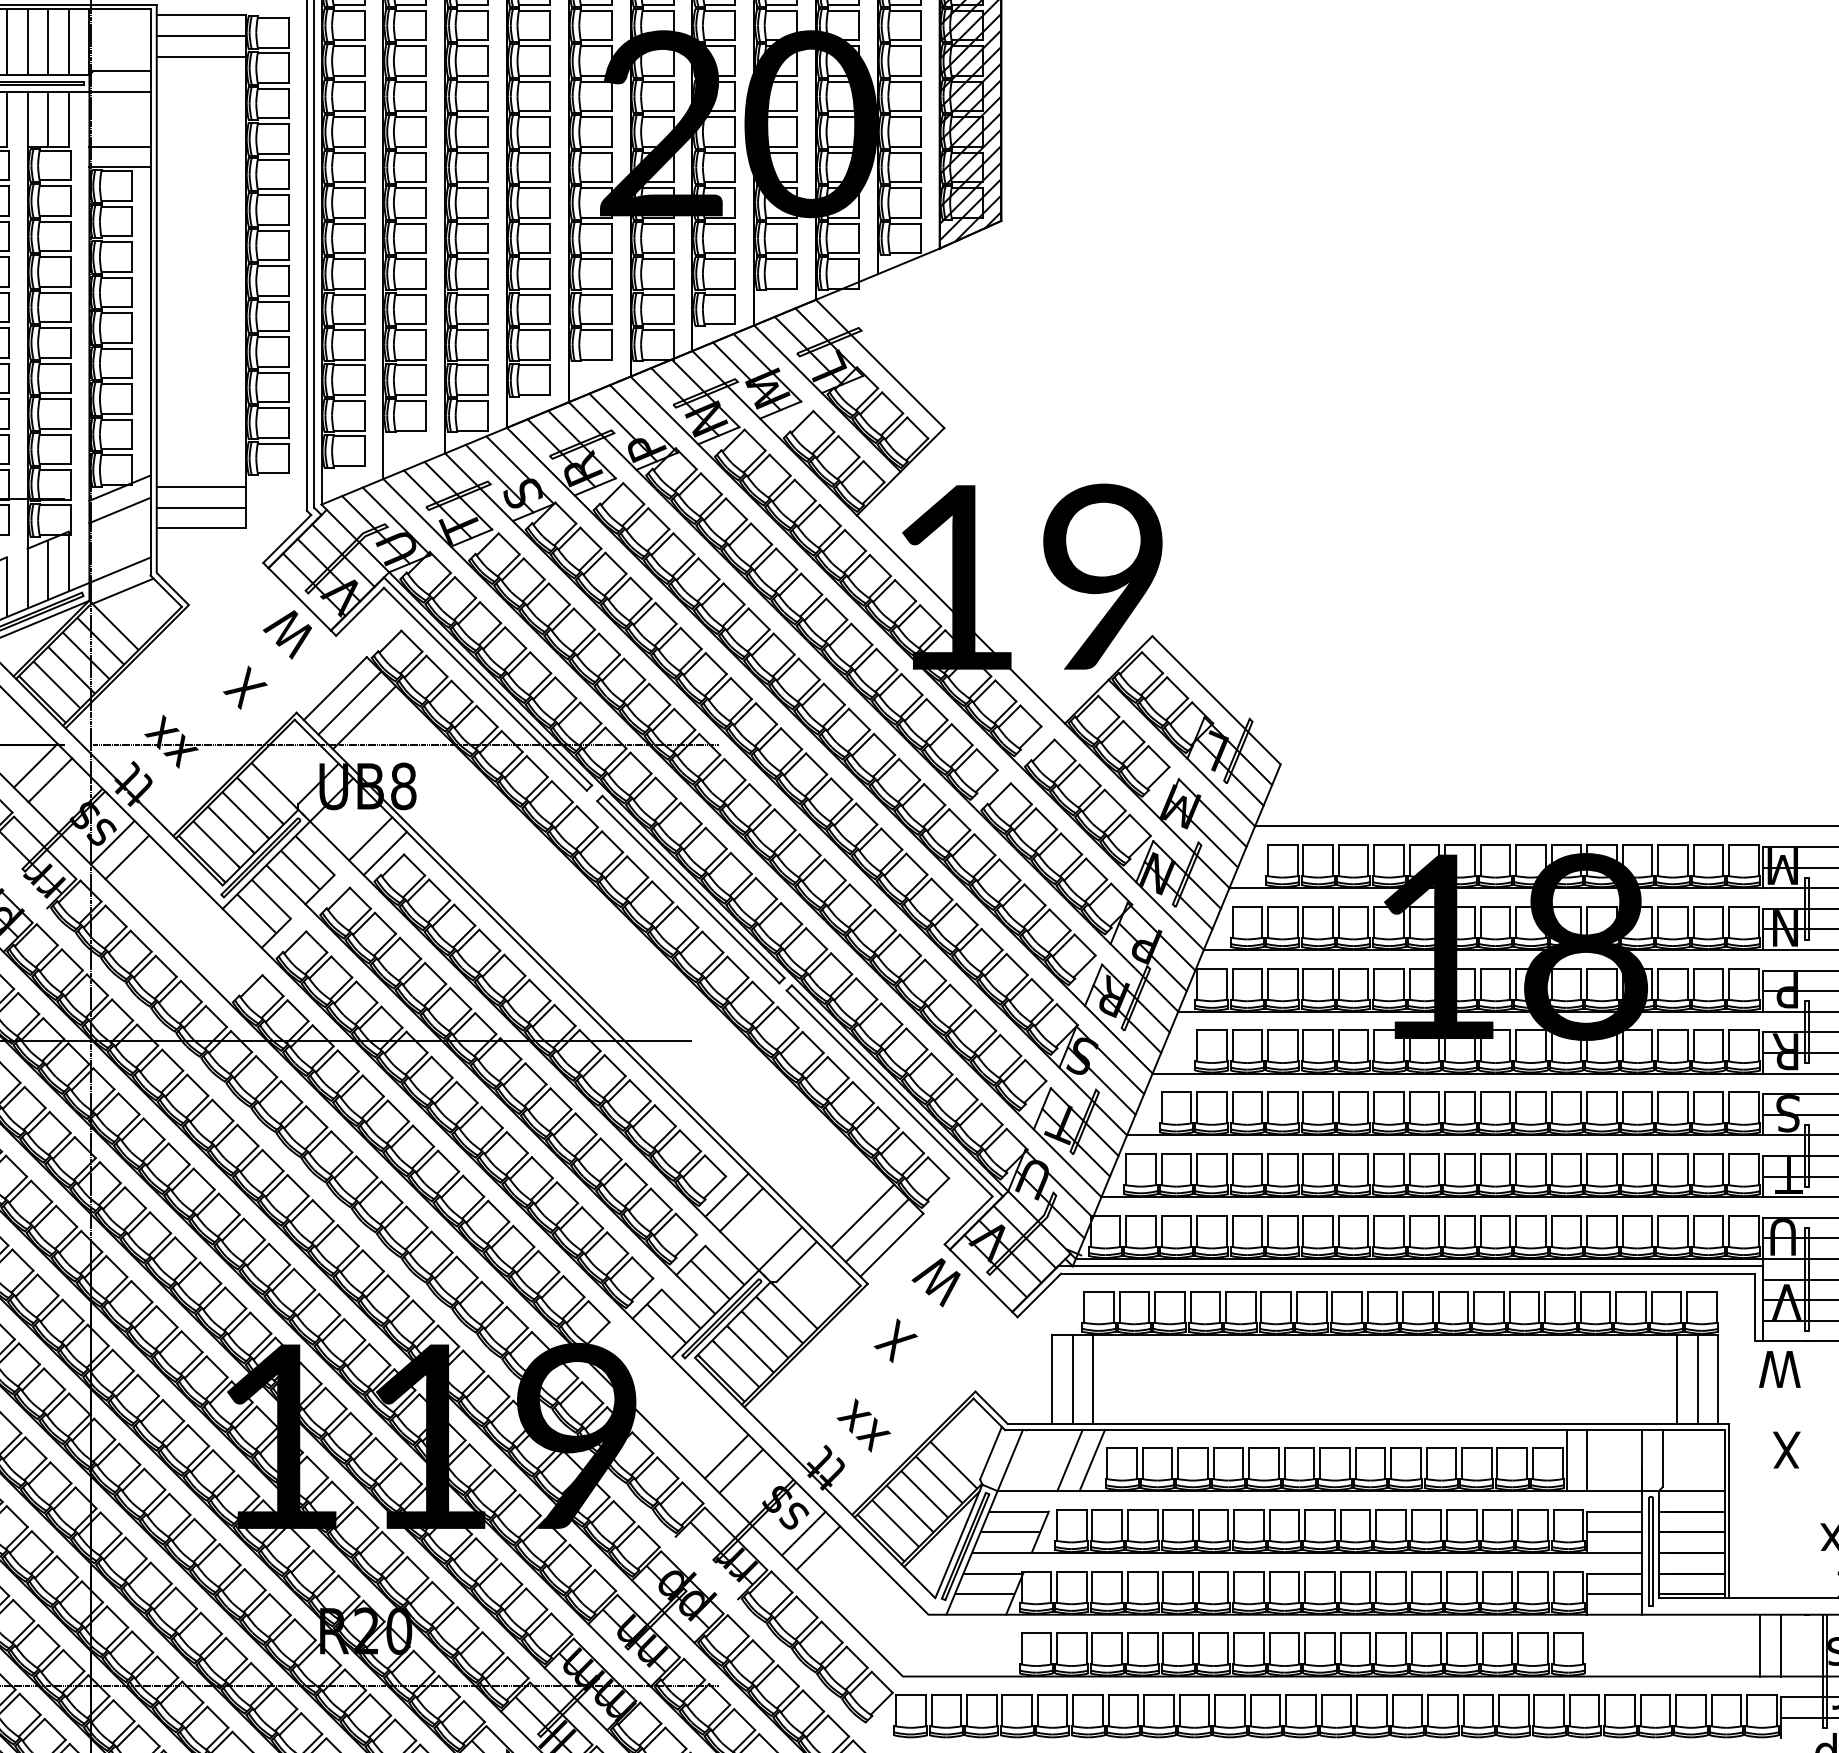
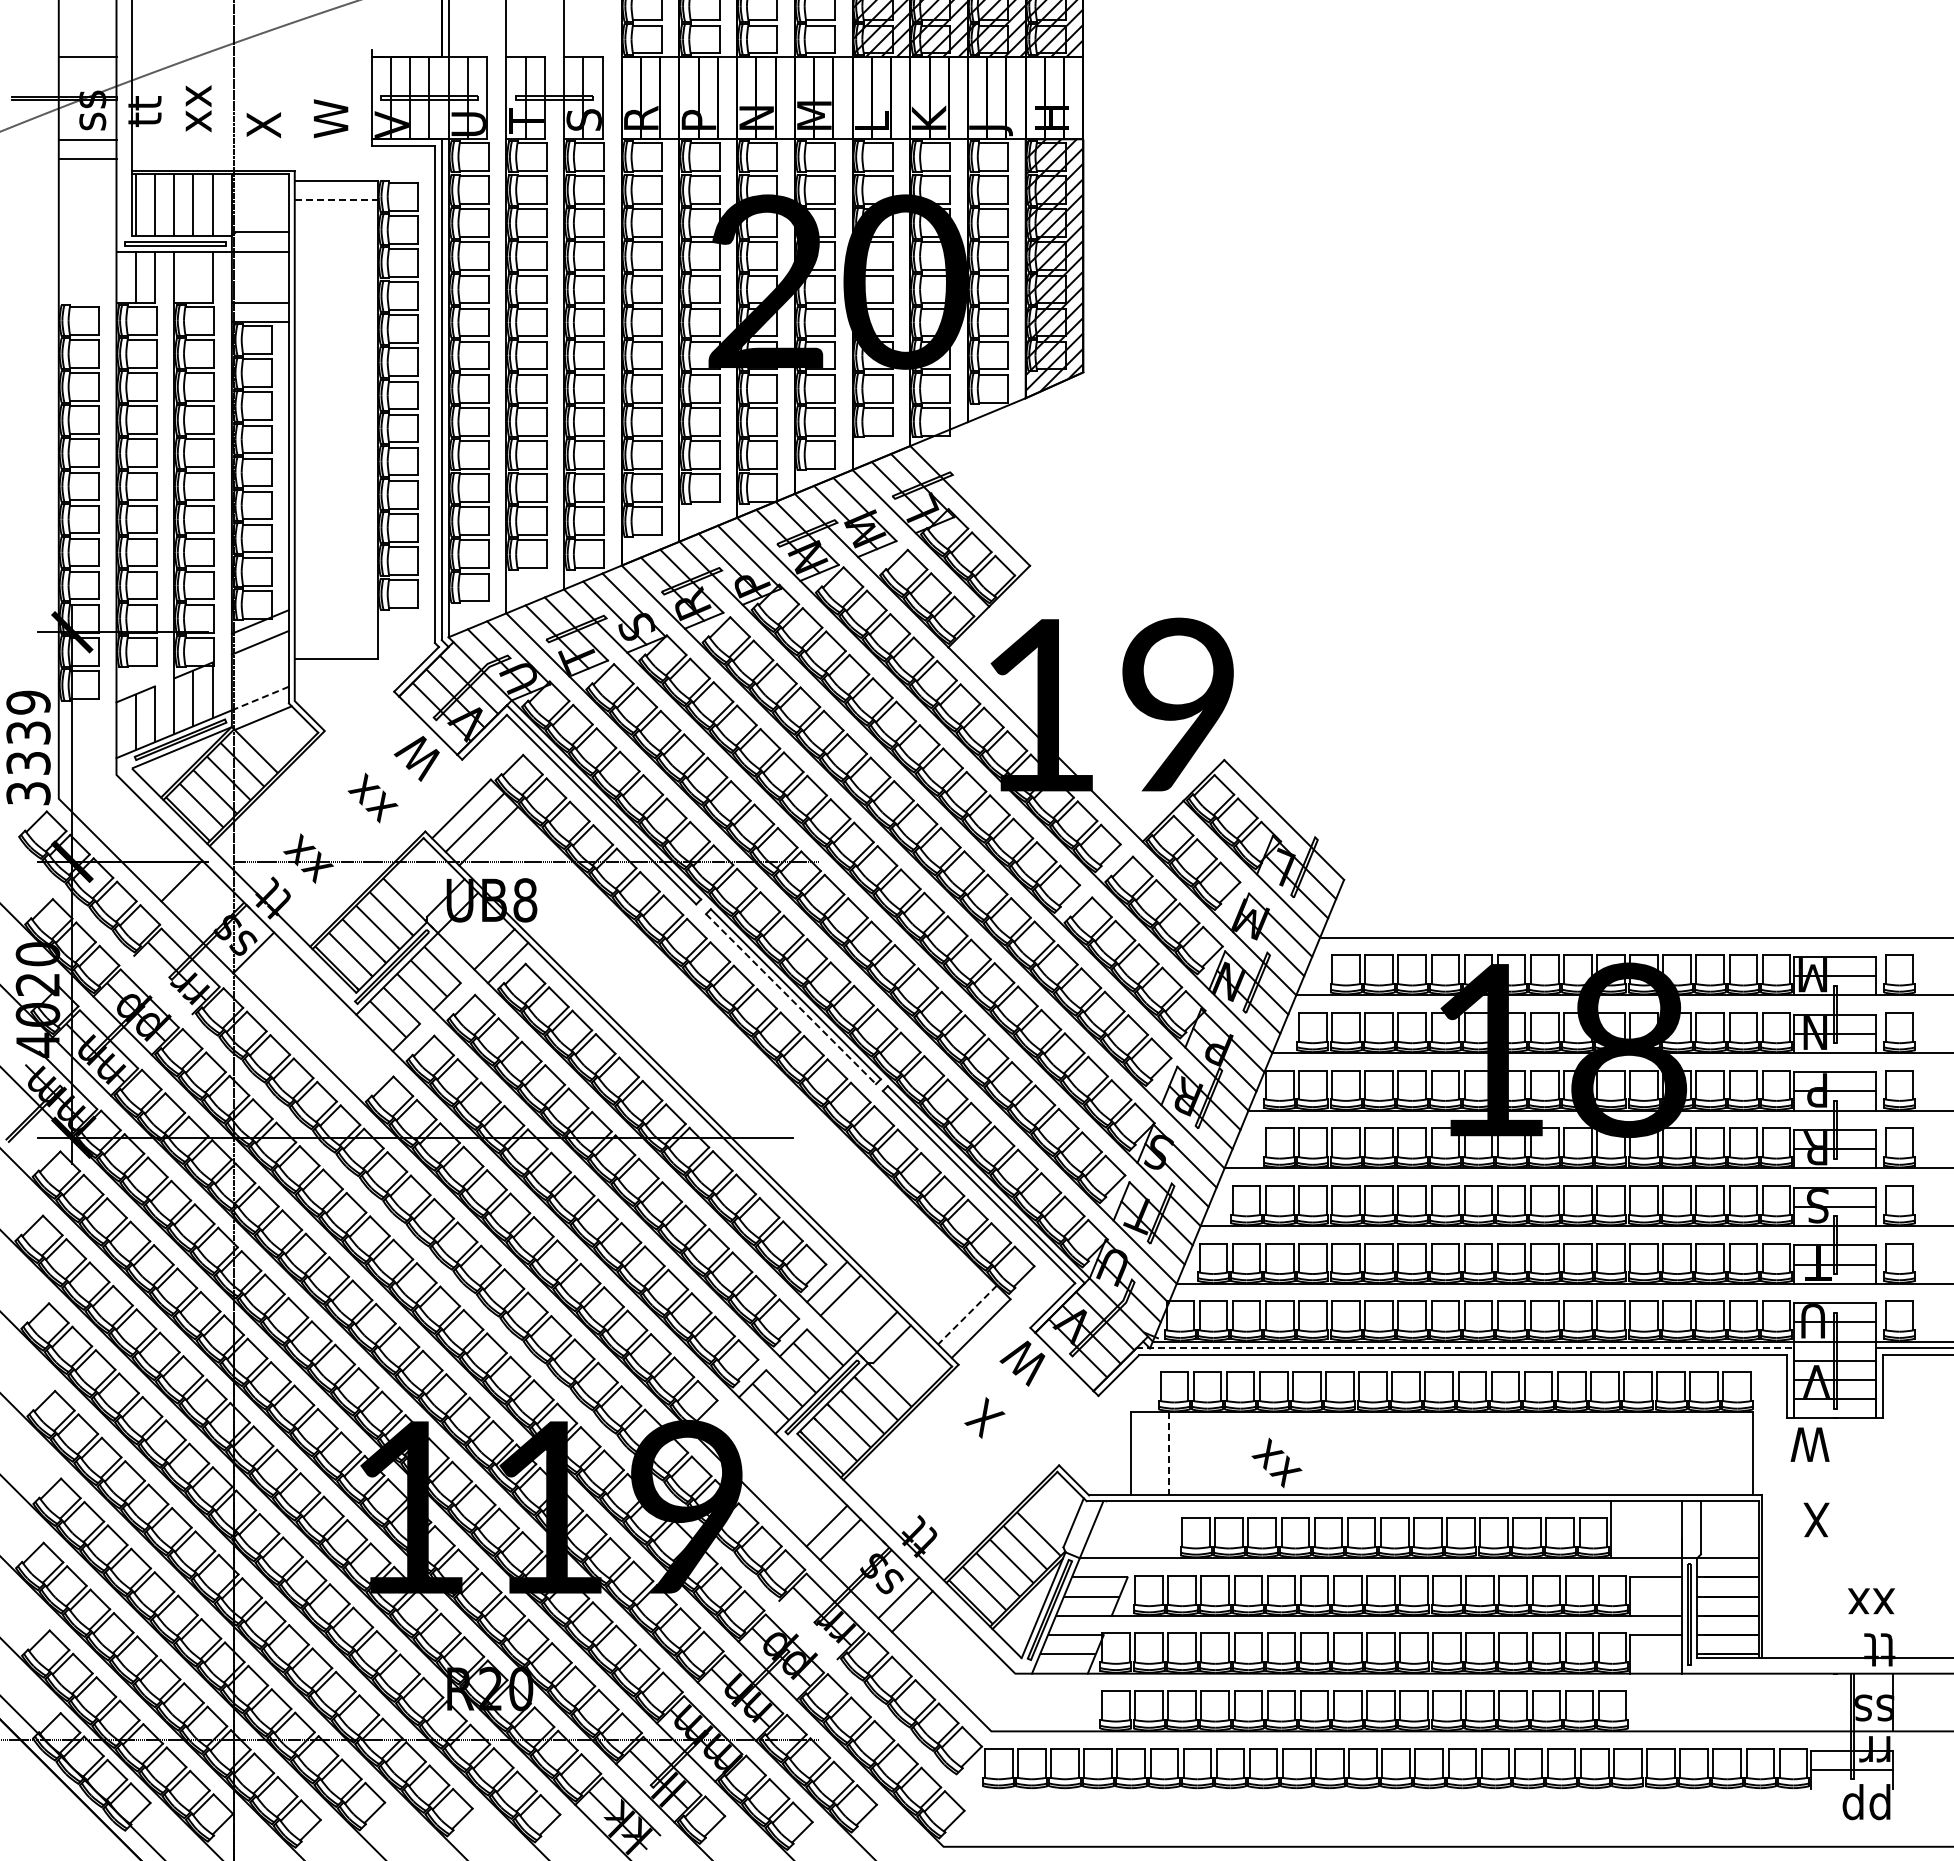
line: (201, 35) -> (336, 199), solid -> dashed
line: (200, 57) -> (335, 219), removed
line: (48, 119) -> (193, 277), removed
line: (200, 487) -> (335, 621), removed
line: (200, 508) -> (335, 640), removed
line: (120, 570) -> (260, 698), solid -> dashed
text: (238, 679) -> (371, 800), X -> xx
line: (50, 780) -> (195, 894), removed
line: (126, 857) -> (266, 966), removed
line: (688, 892) -> (791, 999), solid -> dashed
line: (862, 1216) -> (953, 1301), removed
line: (877, 1231) -> (967, 1315), solid -> dashed
line: (1410, 1266) -> (1465, 1348), solid -> dashed
line: (1072, 1378) -> (1149, 1453), removed
line: (1093, 1378) -> (1169, 1453), solid -> dashed
line: (1677, 1378) -> (1714, 1453), removed
line: (1697, 1378) -> (1733, 1453), removed
text: (863, 1424) -> (1276, 1462), moved
line: (1070, 1460) -> (1147, 1529), removed
line: (1092, 1460) -> (1168, 1529), removed
line: (1587, 1460) -> (1630, 1529), removed
line: (1614, 1532) -> (1655, 1596), removed
line: (1614, 1594) -> (1655, 1654), removed
line: (1759, 1645) -> (1791, 1702), removed
line: (1781, 1645) -> (1811, 1702), removed

